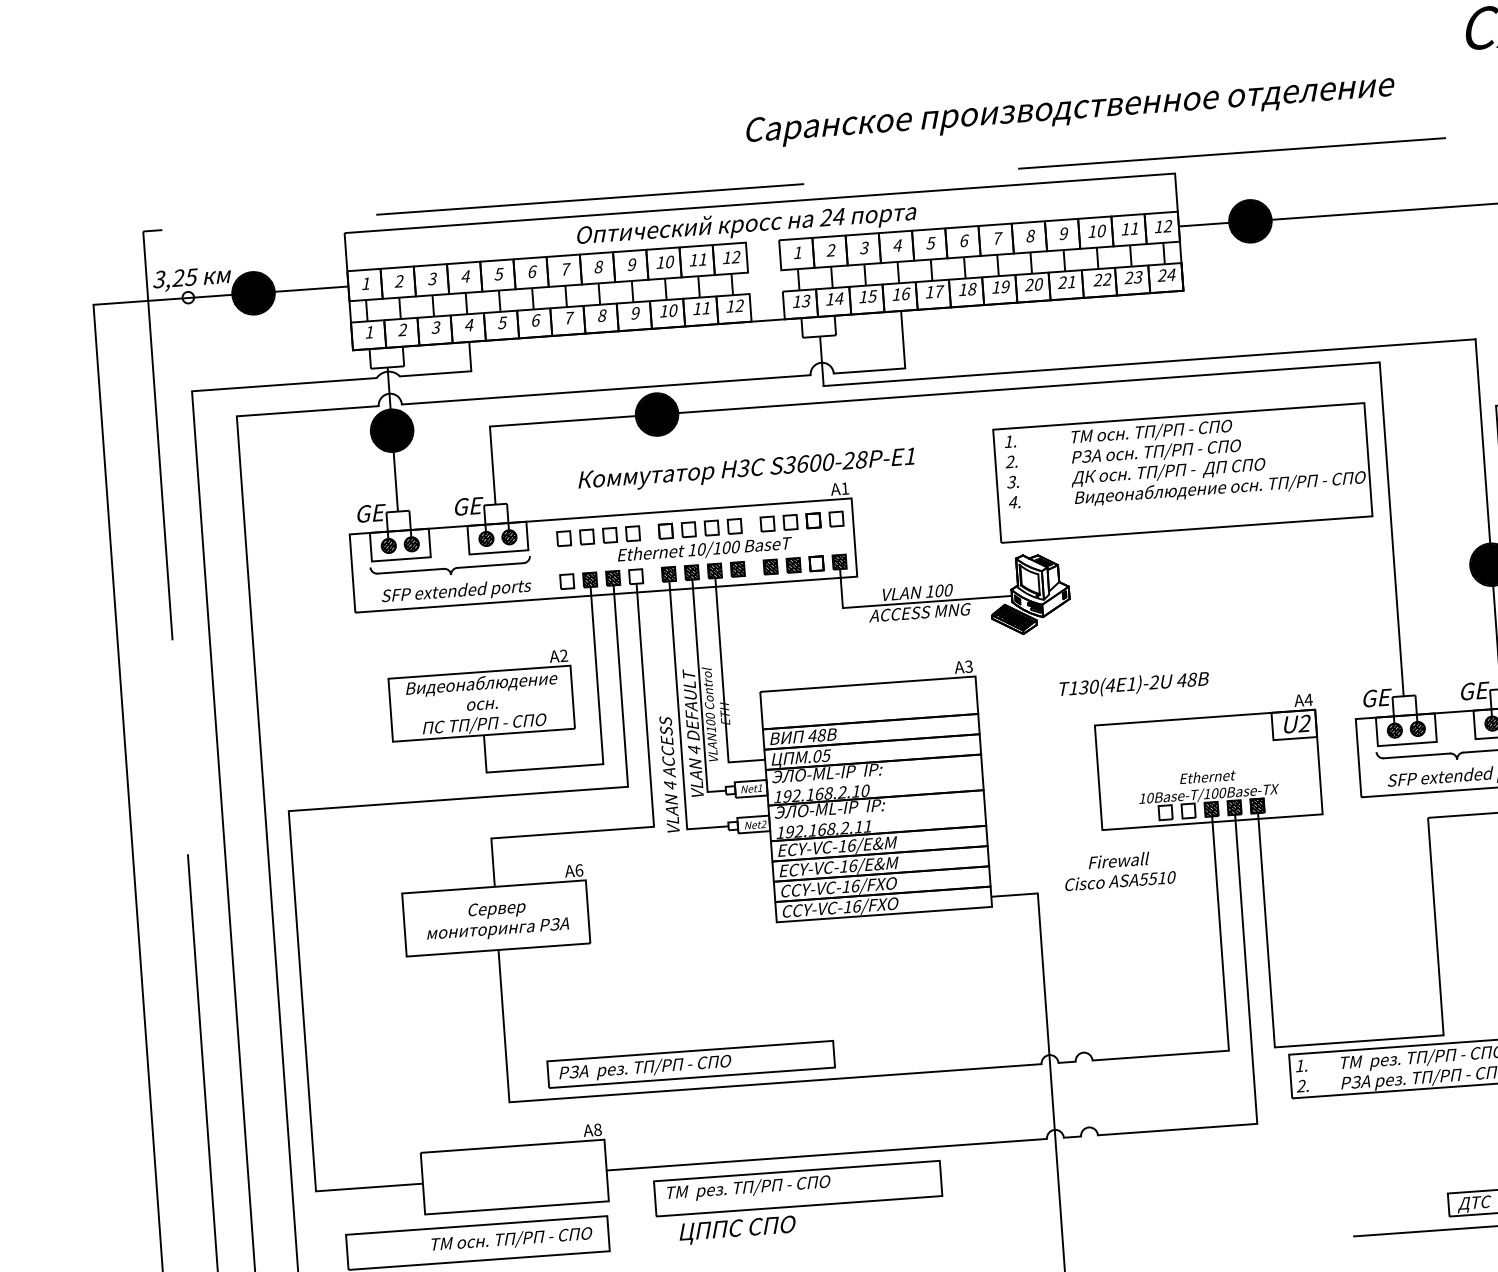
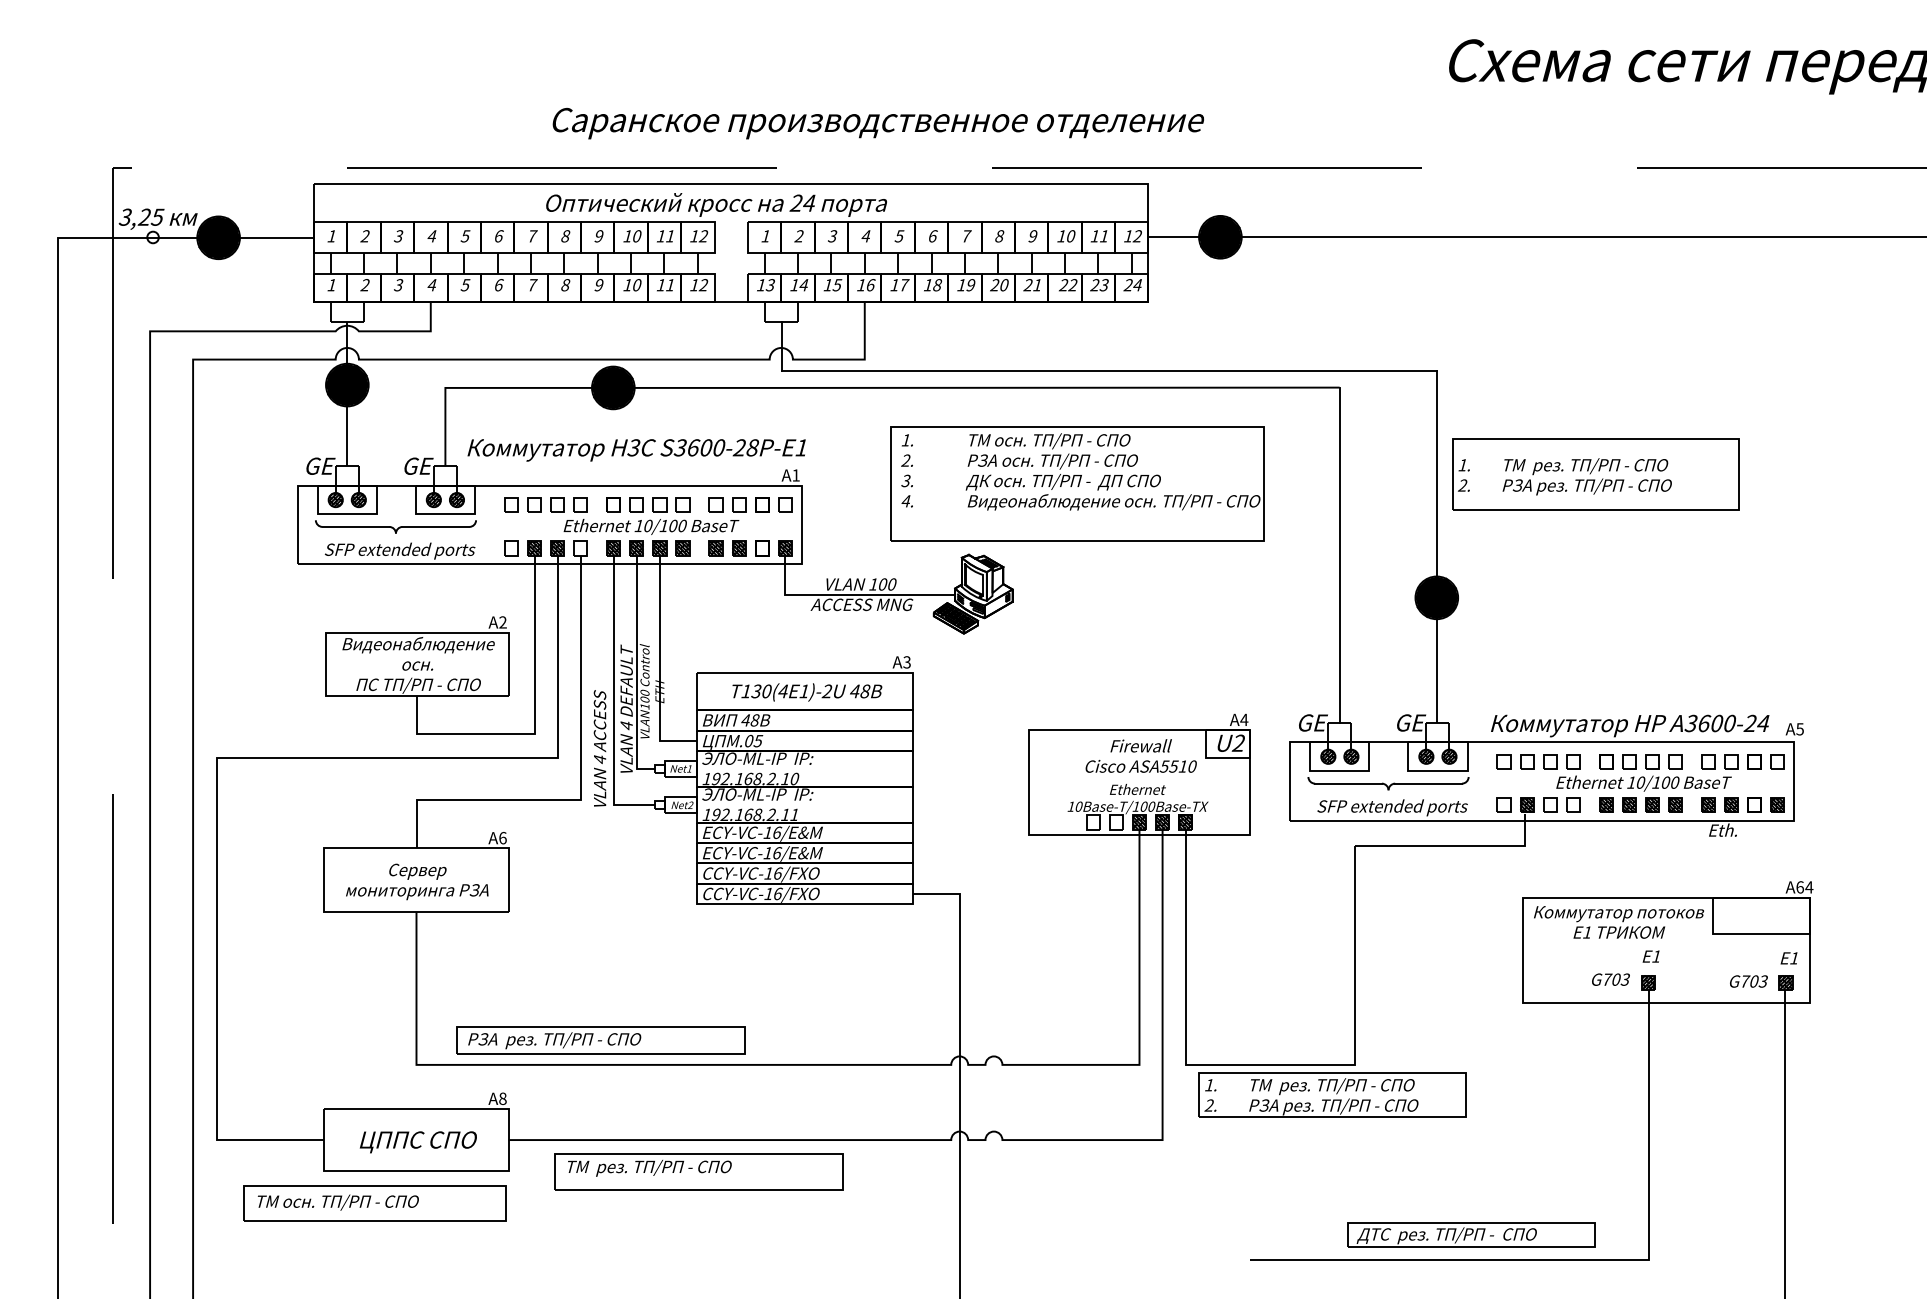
text: (1069, 110) -> (877, 123), moved
text: (746, 470) -> (636, 450), moved
part: (1182, 472) -> (1077, 483), moved
text: (1134, 684) -> (807, 692), moved
text: (1118, 870) -> (1140, 755), moved
text: (736, 1230) -> (417, 1142), moved
text: (512, 1239) -> (338, 1202), moved

